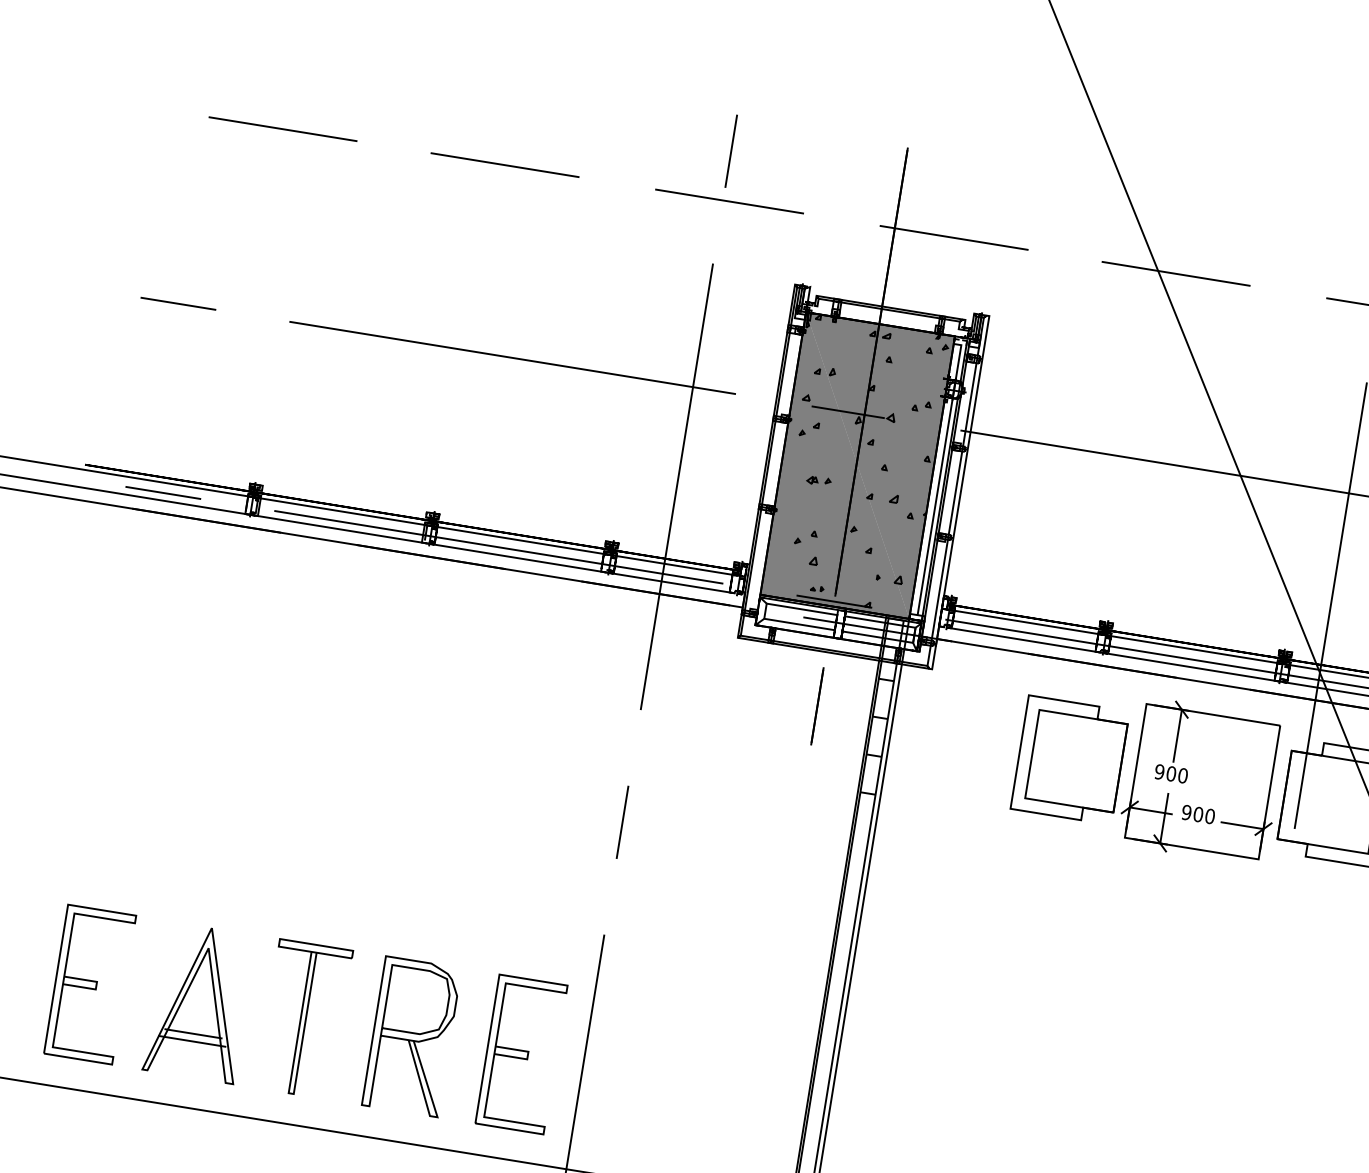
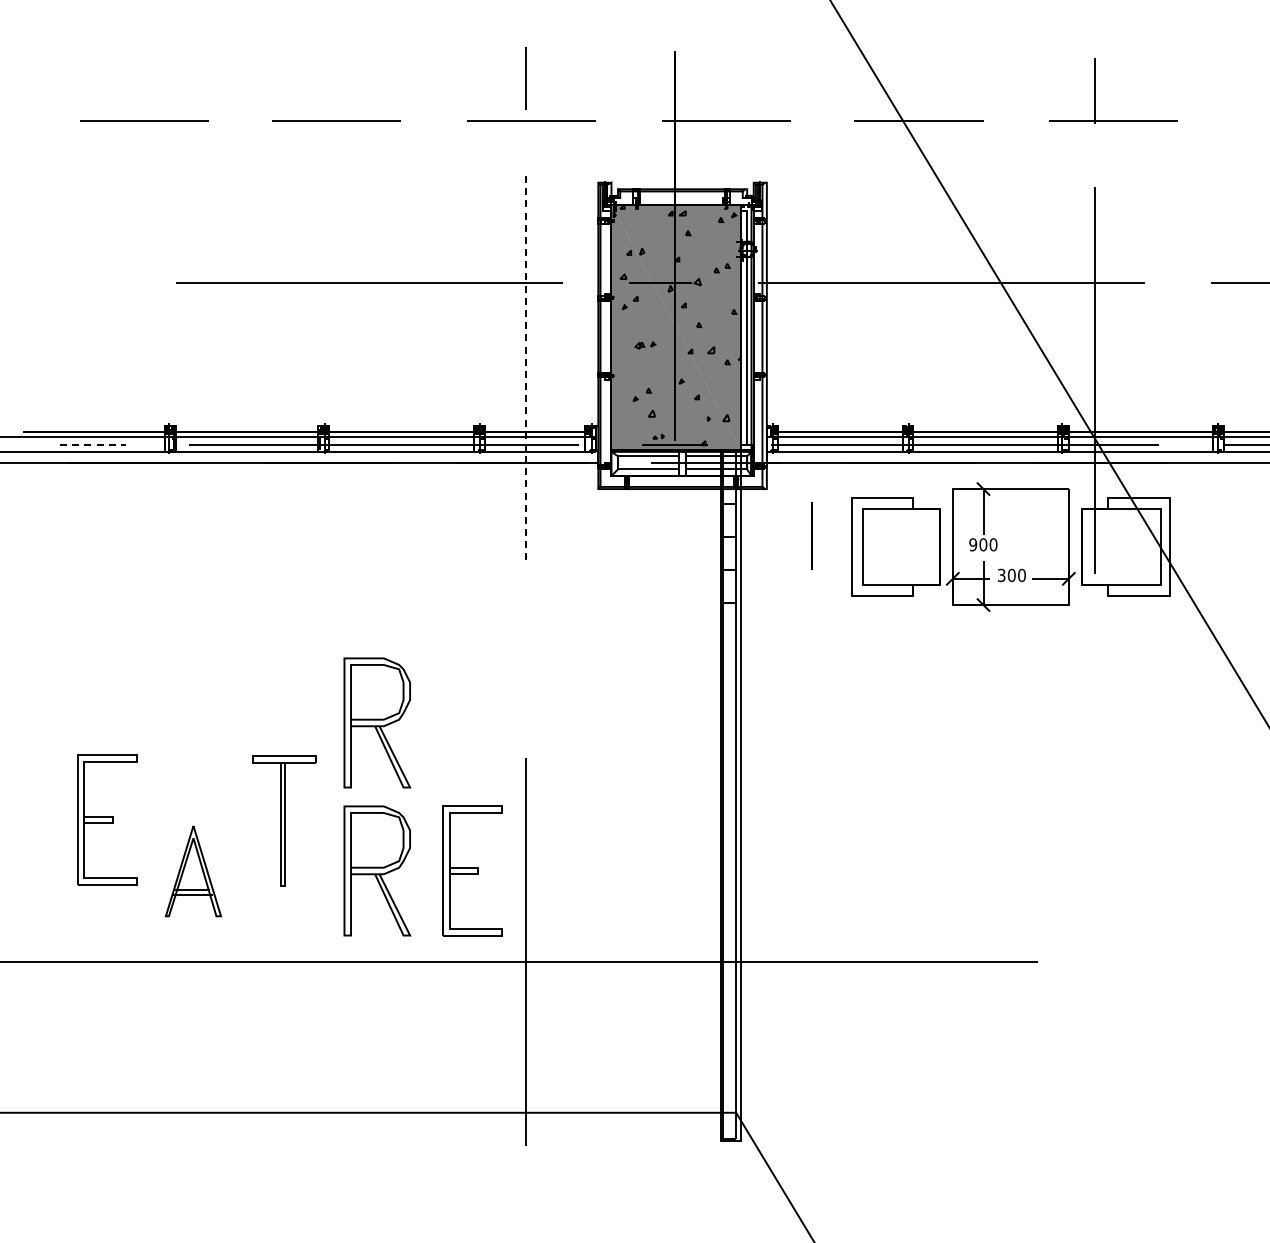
line: (178, 302) -> (79, 282), removed
line: (677, 486) -> (526, 369), solid -> dashed
line: (162, 493) -> (92, 445), solid -> dashed
line: (817, 705) -> (811, 535), moved
text: (1186, 812) -> (1001, 575), 900 -> 300
line: (621, 821) -> (525, 660), removed
part: (439, 865) -> (377, 722), added
part: (90, 984) -> (107, 819), moved
part: (199, 1003) -> (193, 871), size x0.7
part: (304, 1018) -> (284, 820), moved

